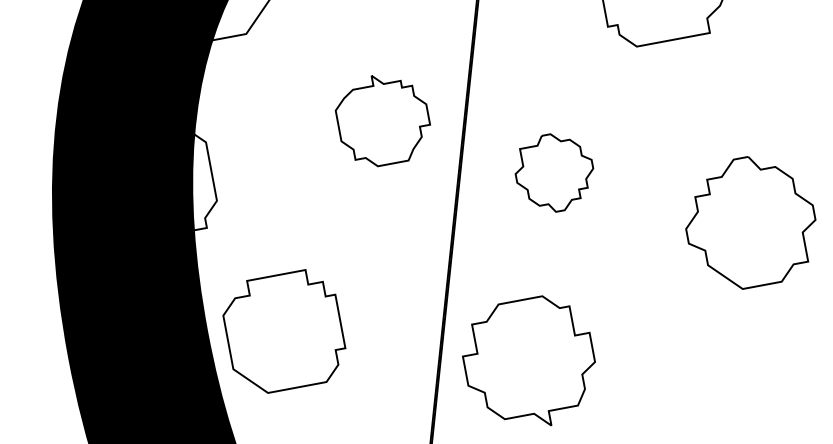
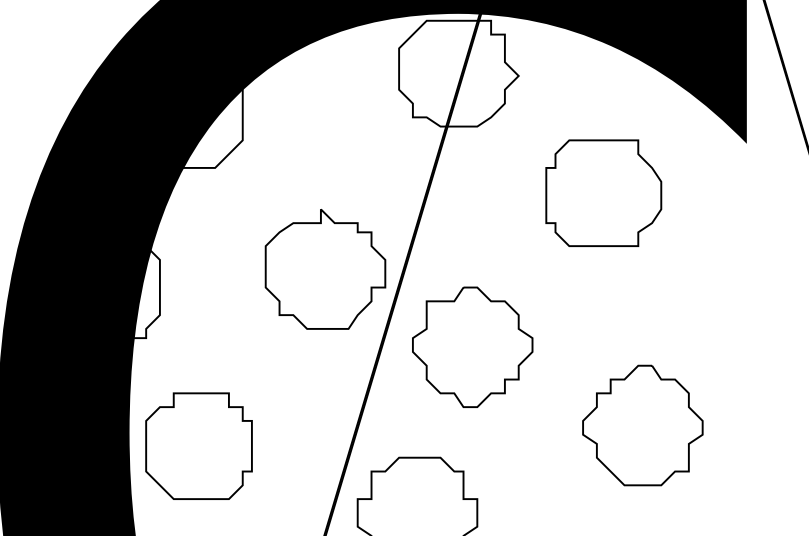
part: (383, 119) -> (325, 269), size x1.43
part: (554, 172) -> (472, 346), size x1.67

